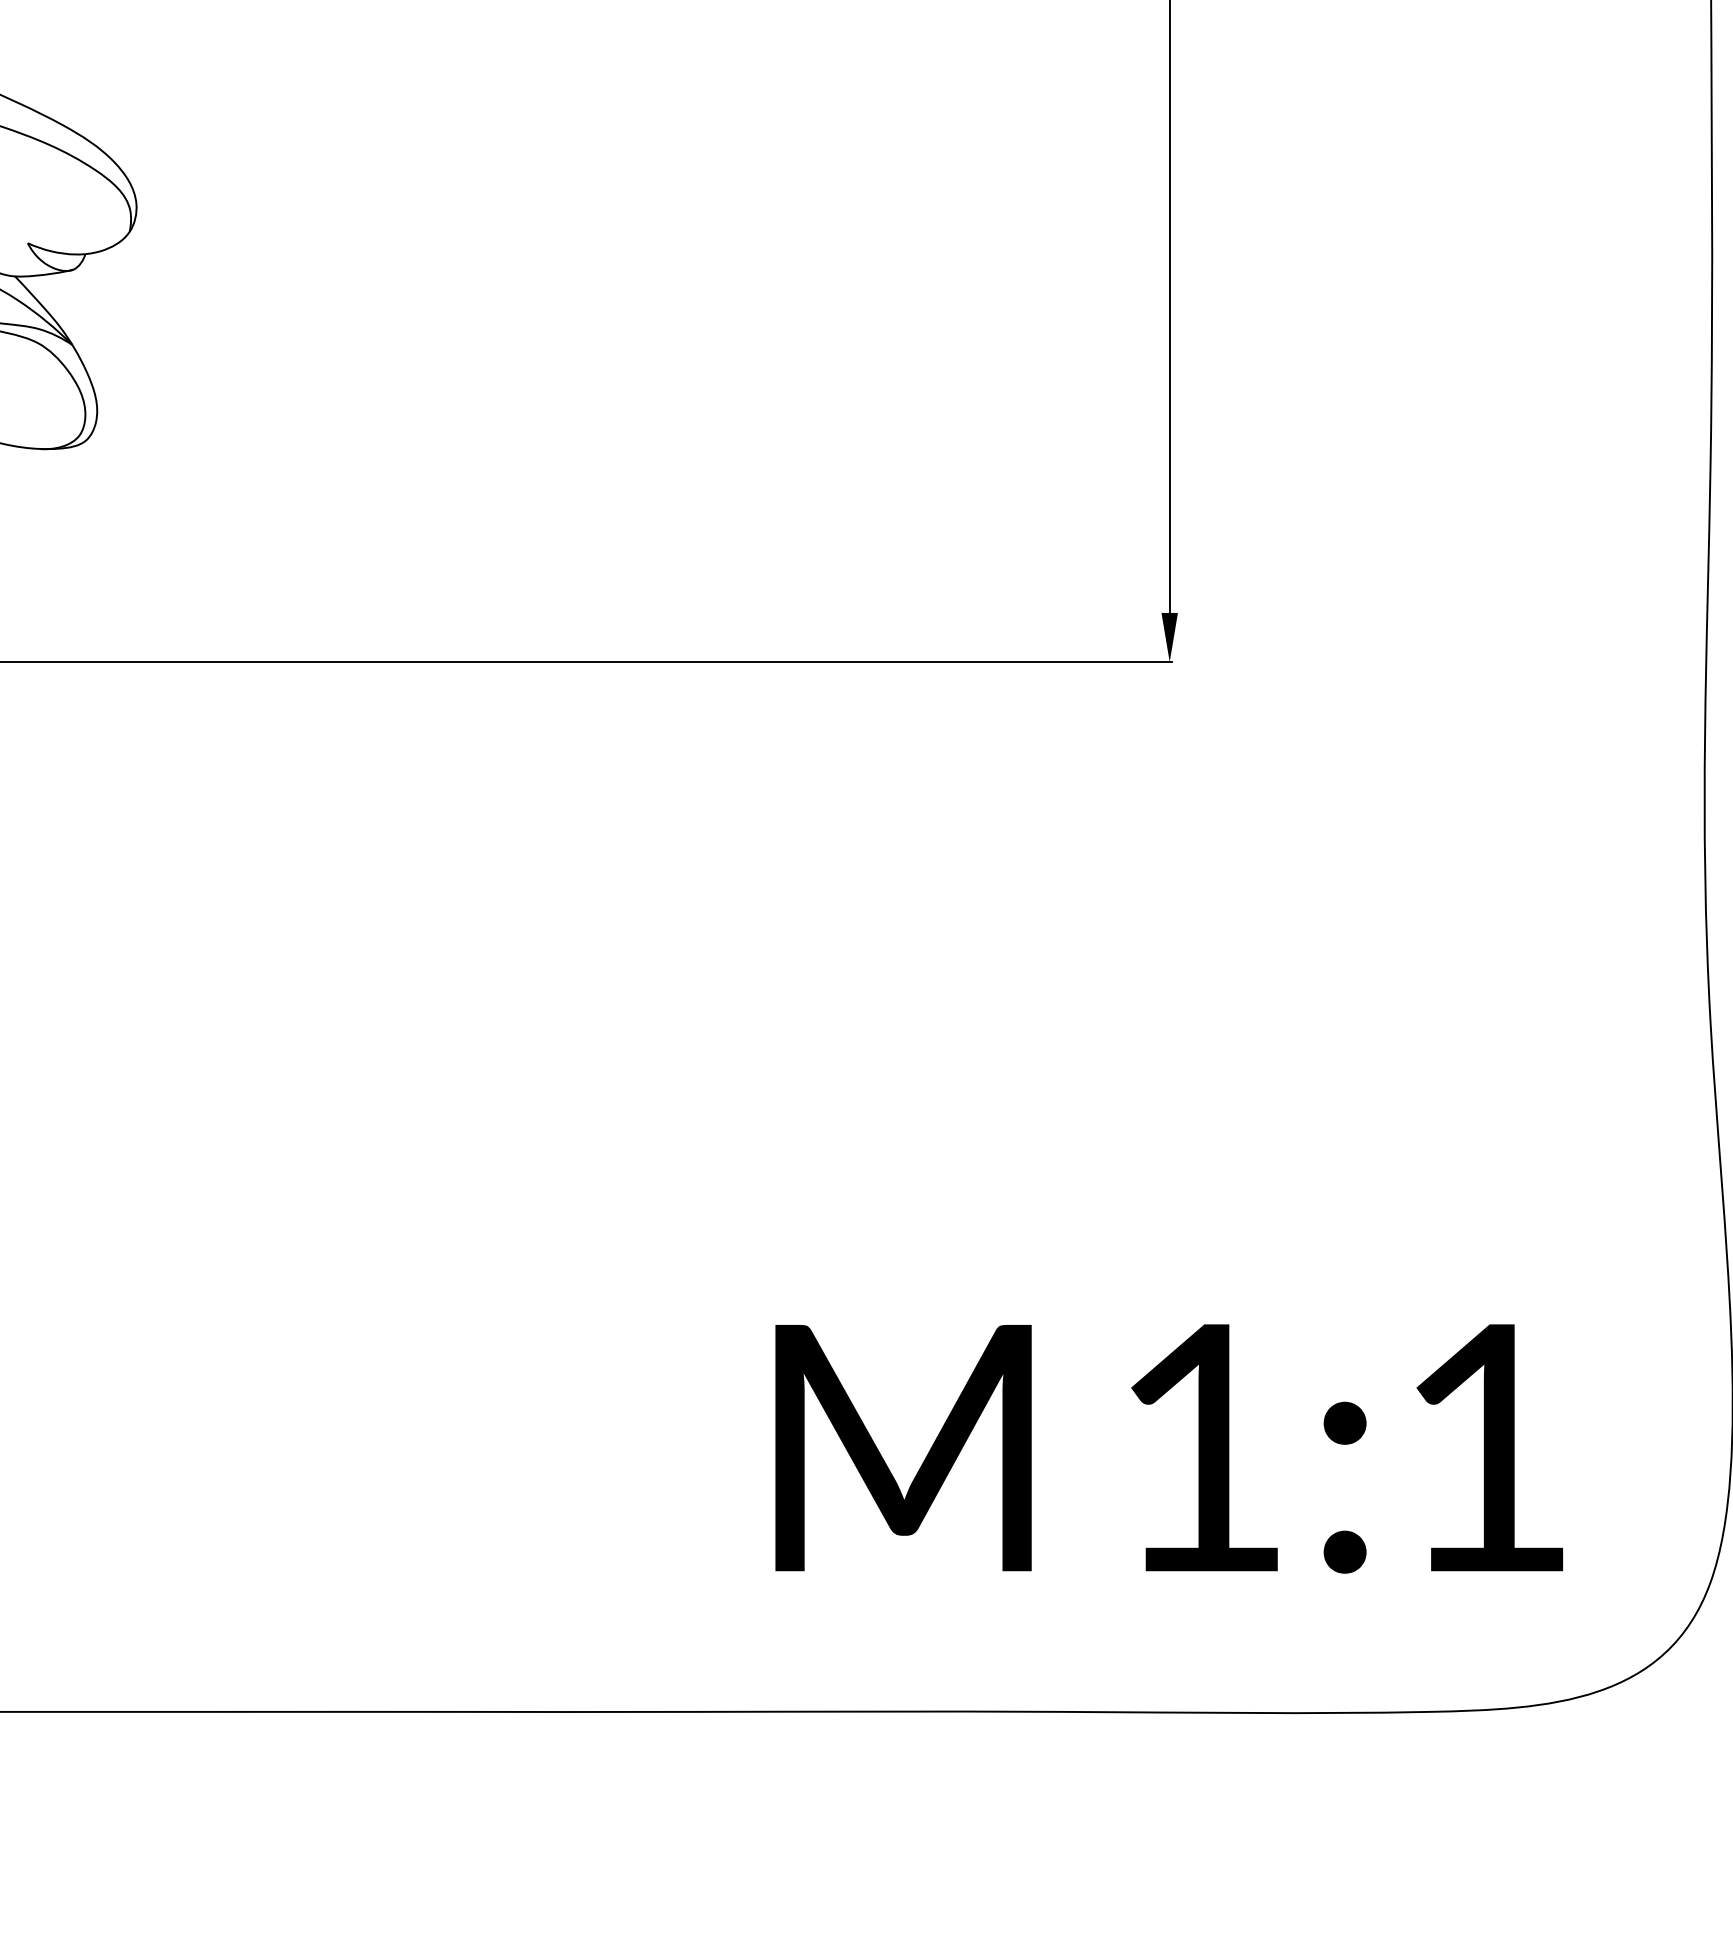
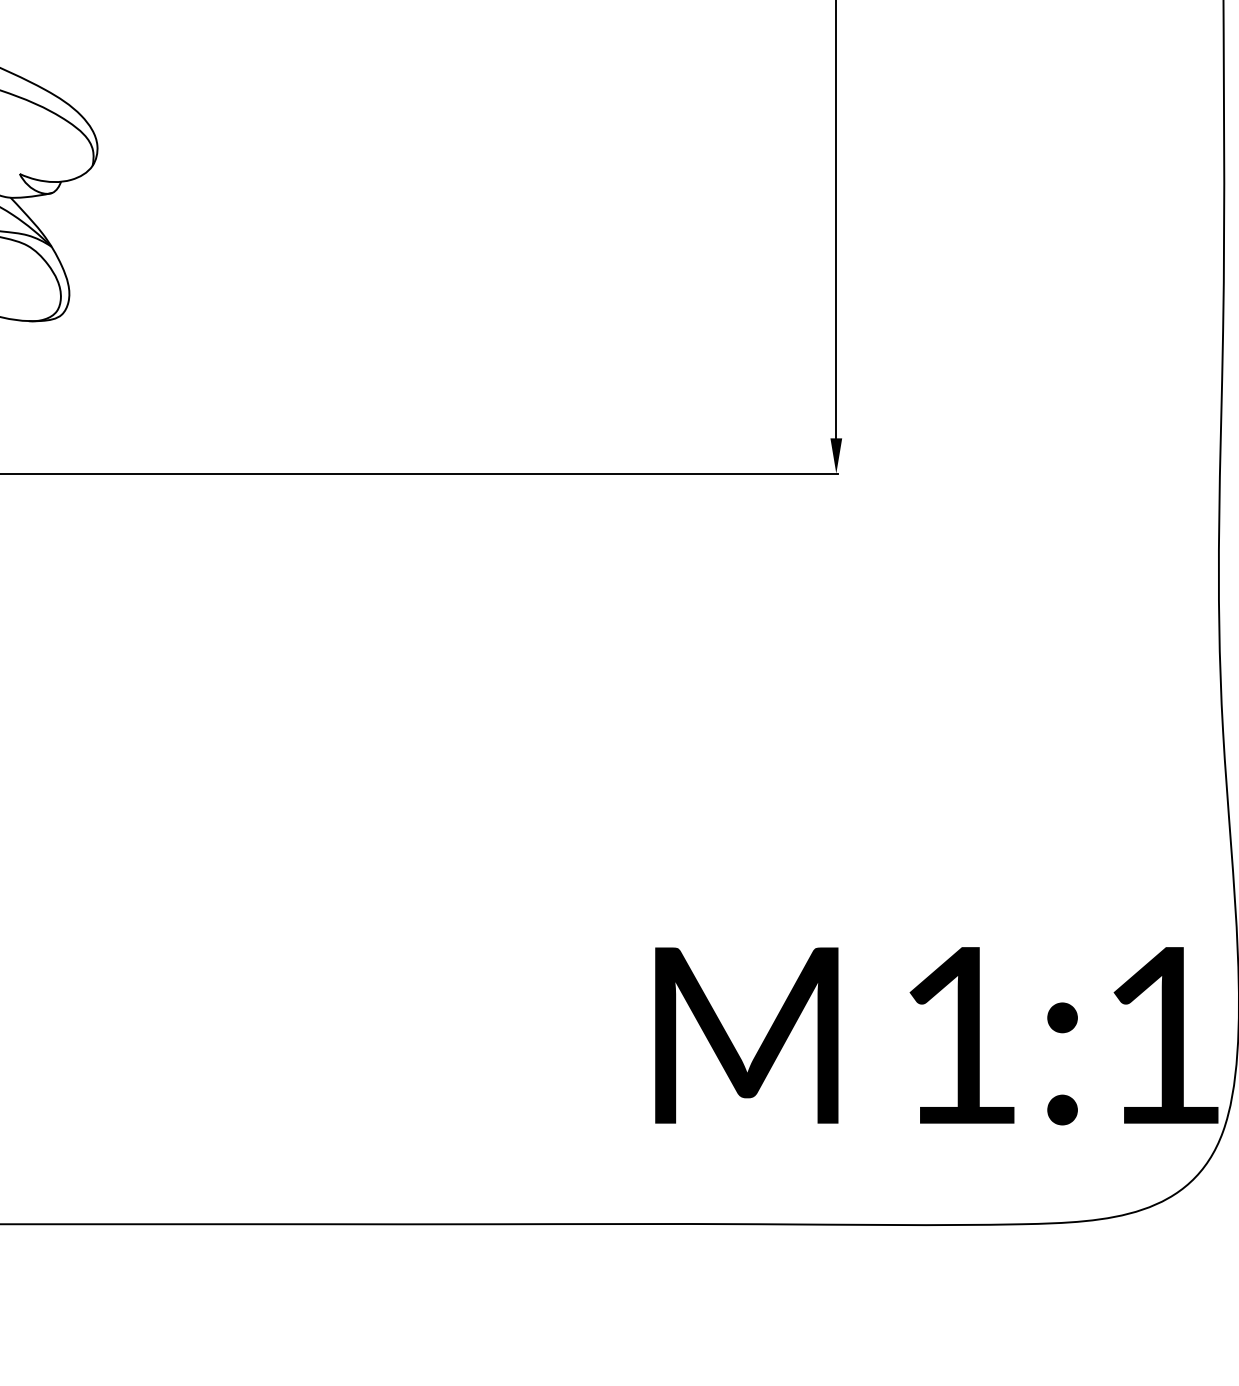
text: (1168, 1448) -> (936, 1035), moved

